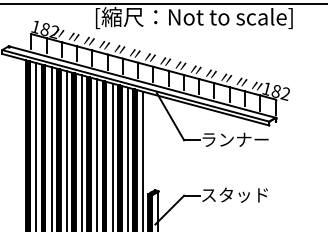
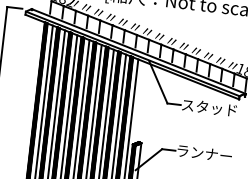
text: (235, 139) -> (209, 107), ランナー -> スタッド
text: (235, 194) -> (204, 153), スタッド -> ランナー

